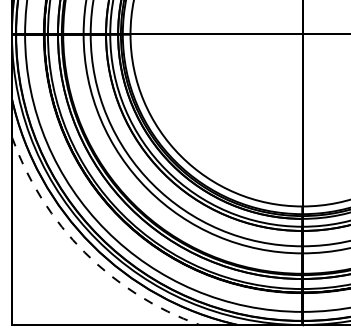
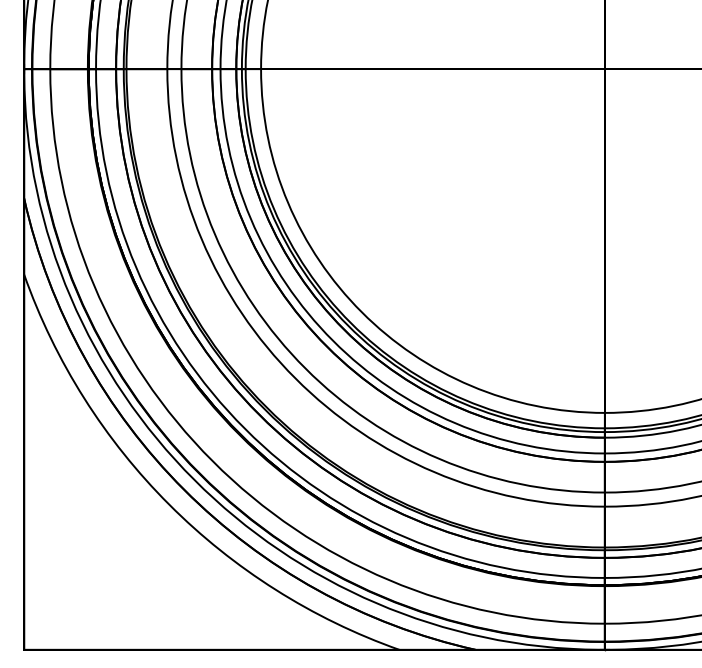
arc: (84, 252) -> (169, 504), dashed -> solid

